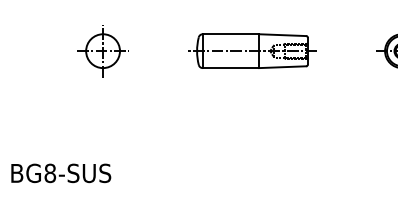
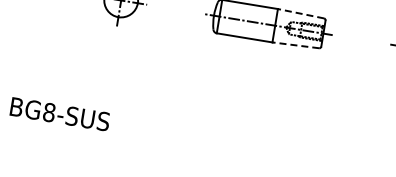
line: (282, 35) -> (300, 14), solid -> dashed
line: (282, 67) -> (295, 45), solid -> dashed

